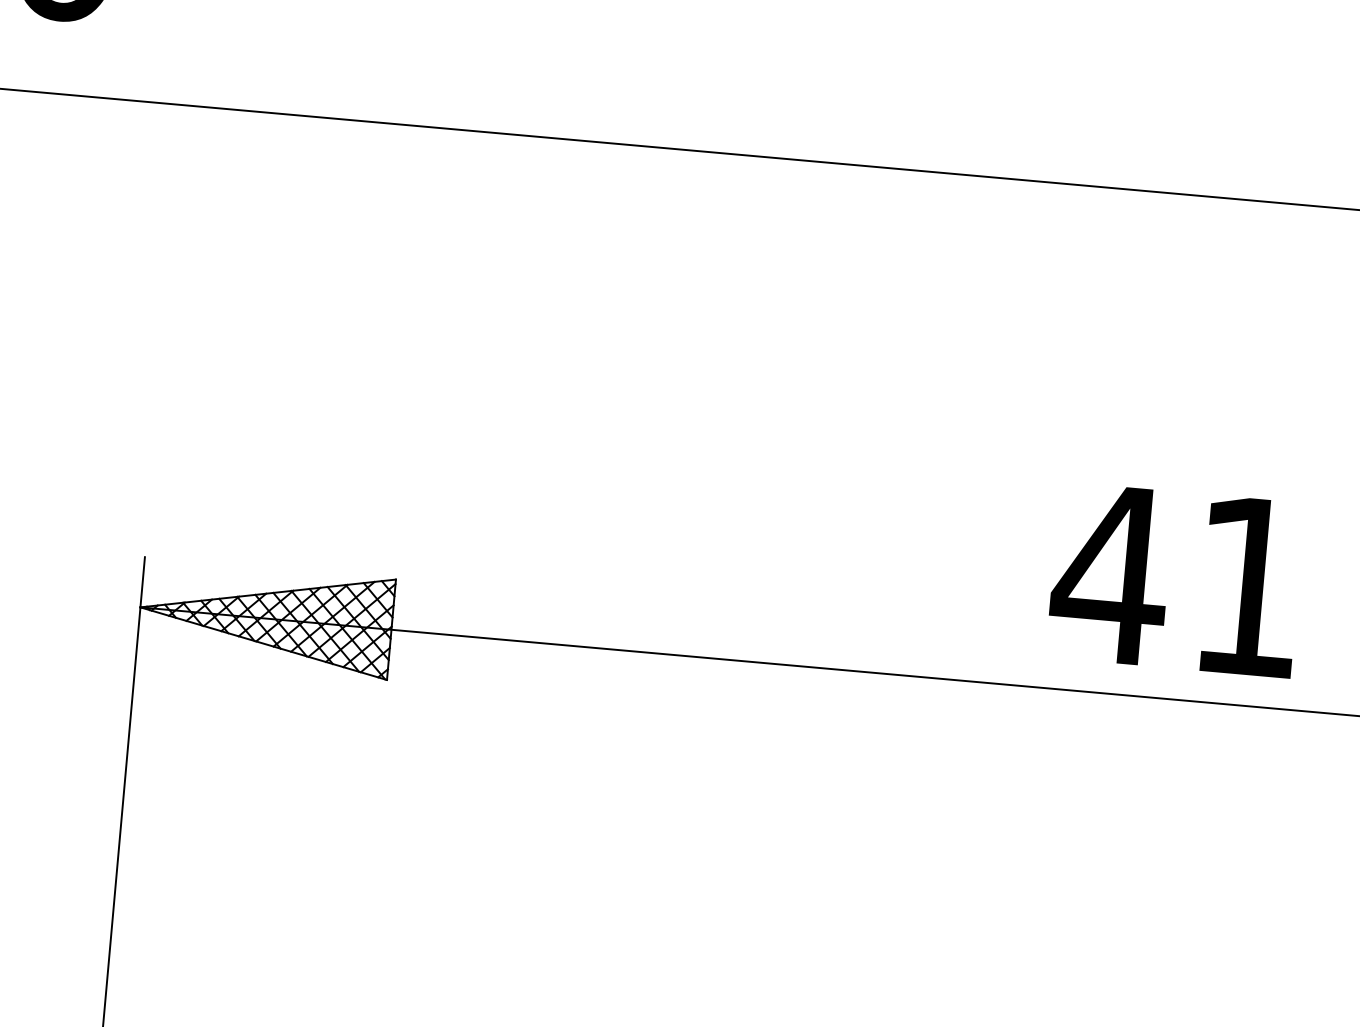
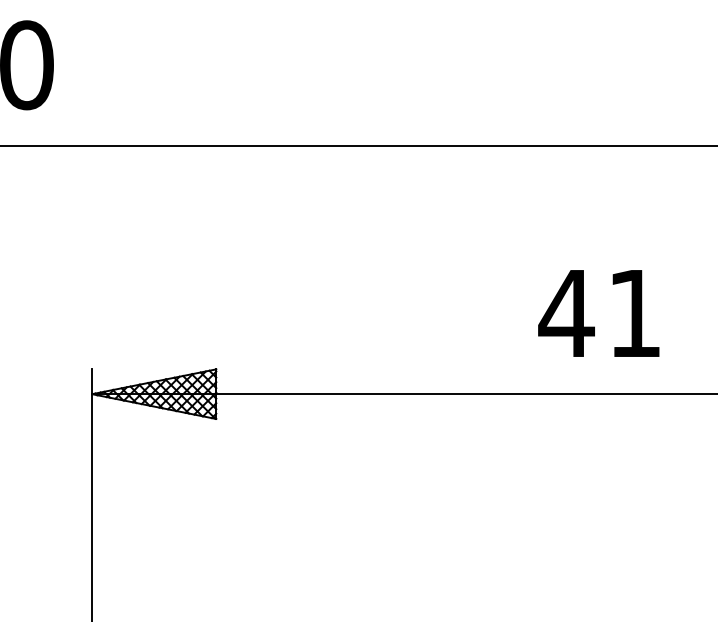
text: (1175, 580) -> (598, 313), moved

